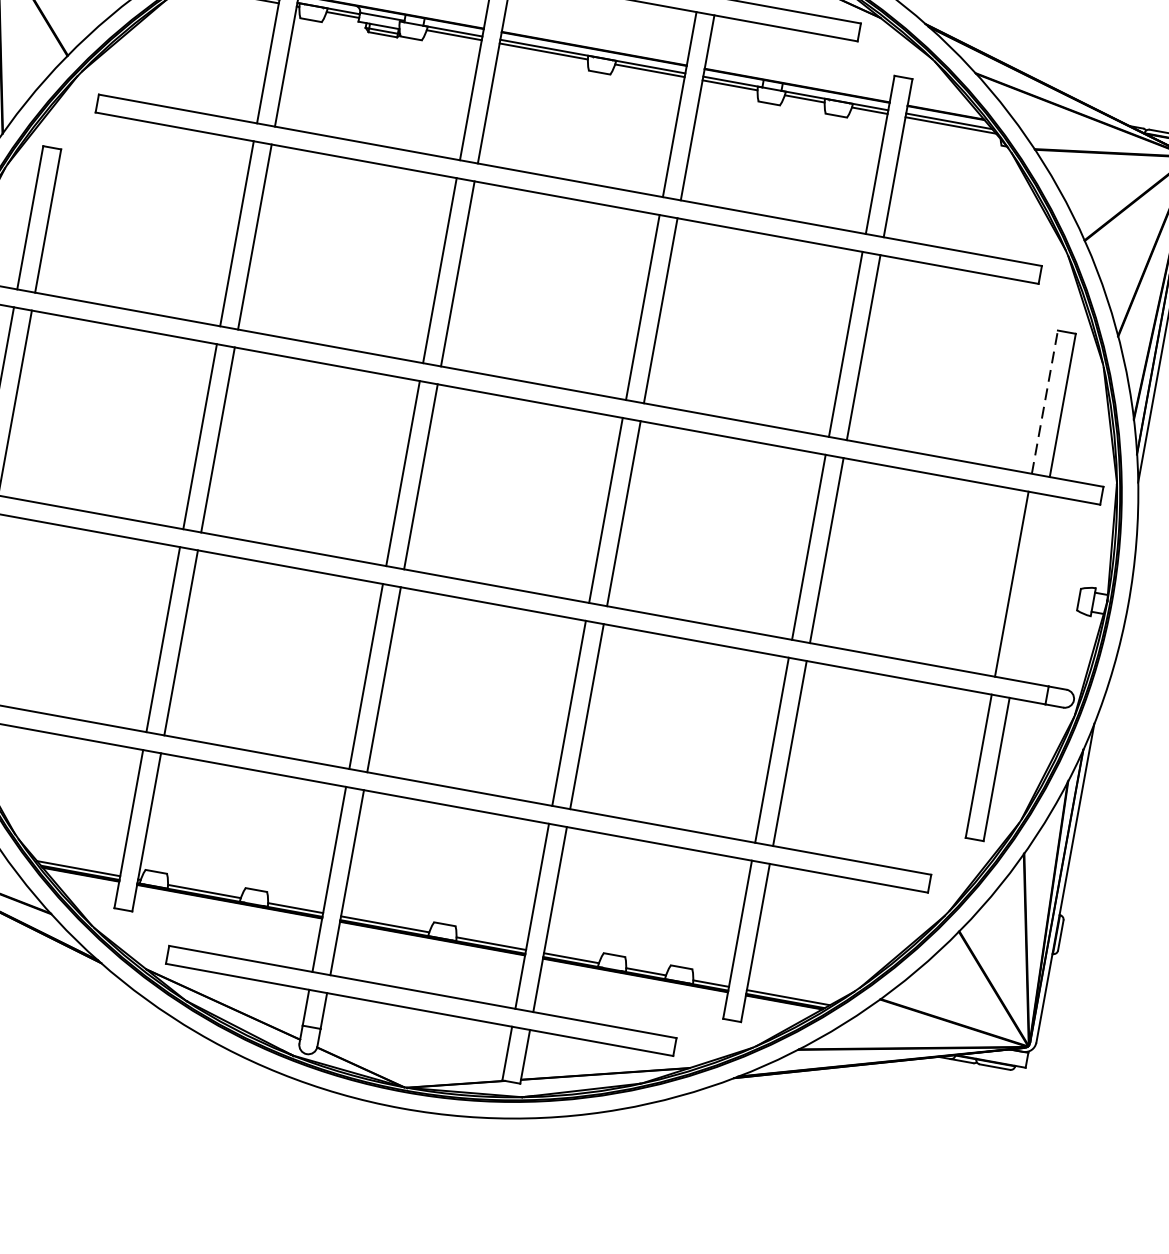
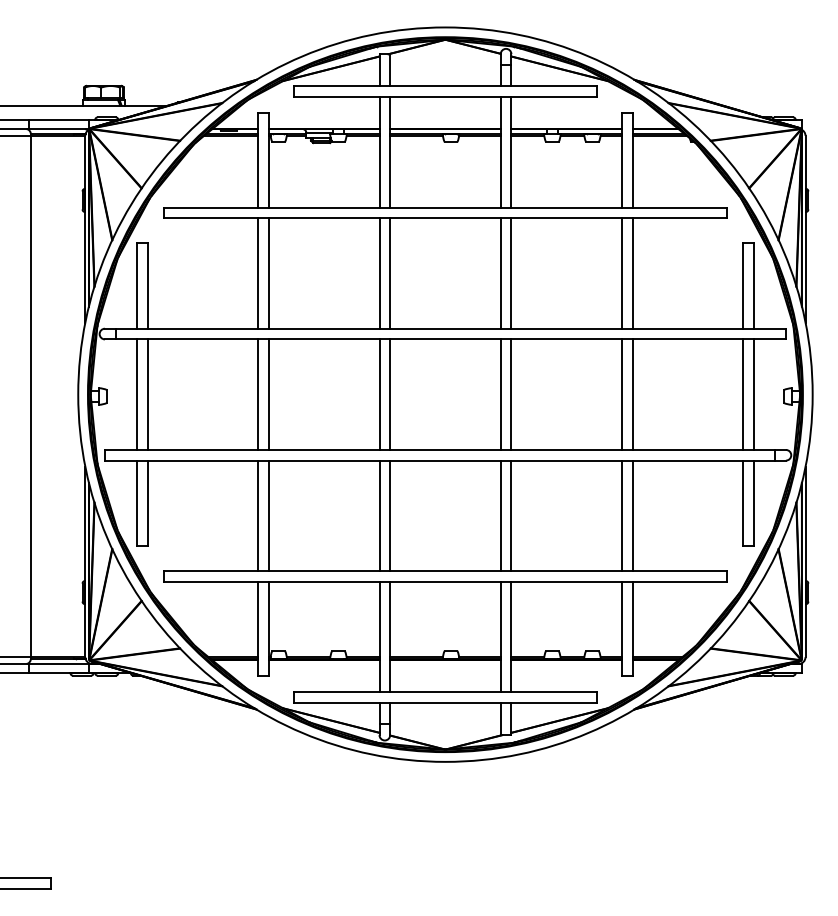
line: (1045, 401) -> (743, 285), dashed -> solid
line: (1029, 587) -> (753, 394), added

